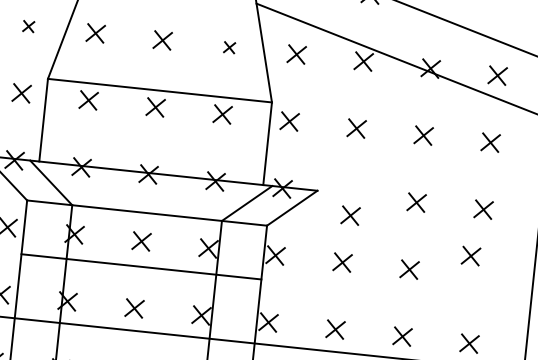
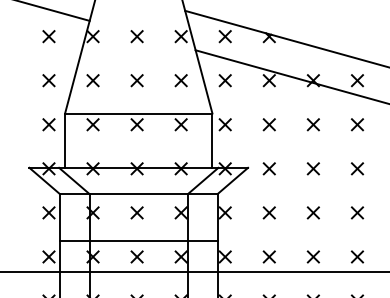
part: (28, 26) -> (48, 80), size x1.67
part: (228, 47) -> (180, 80), size x1.67
part: (349, 215) -> (268, 168), moved
part: (471, 255) -> (357, 212), moved
line: (141, 266) -> (138, 241), moved

